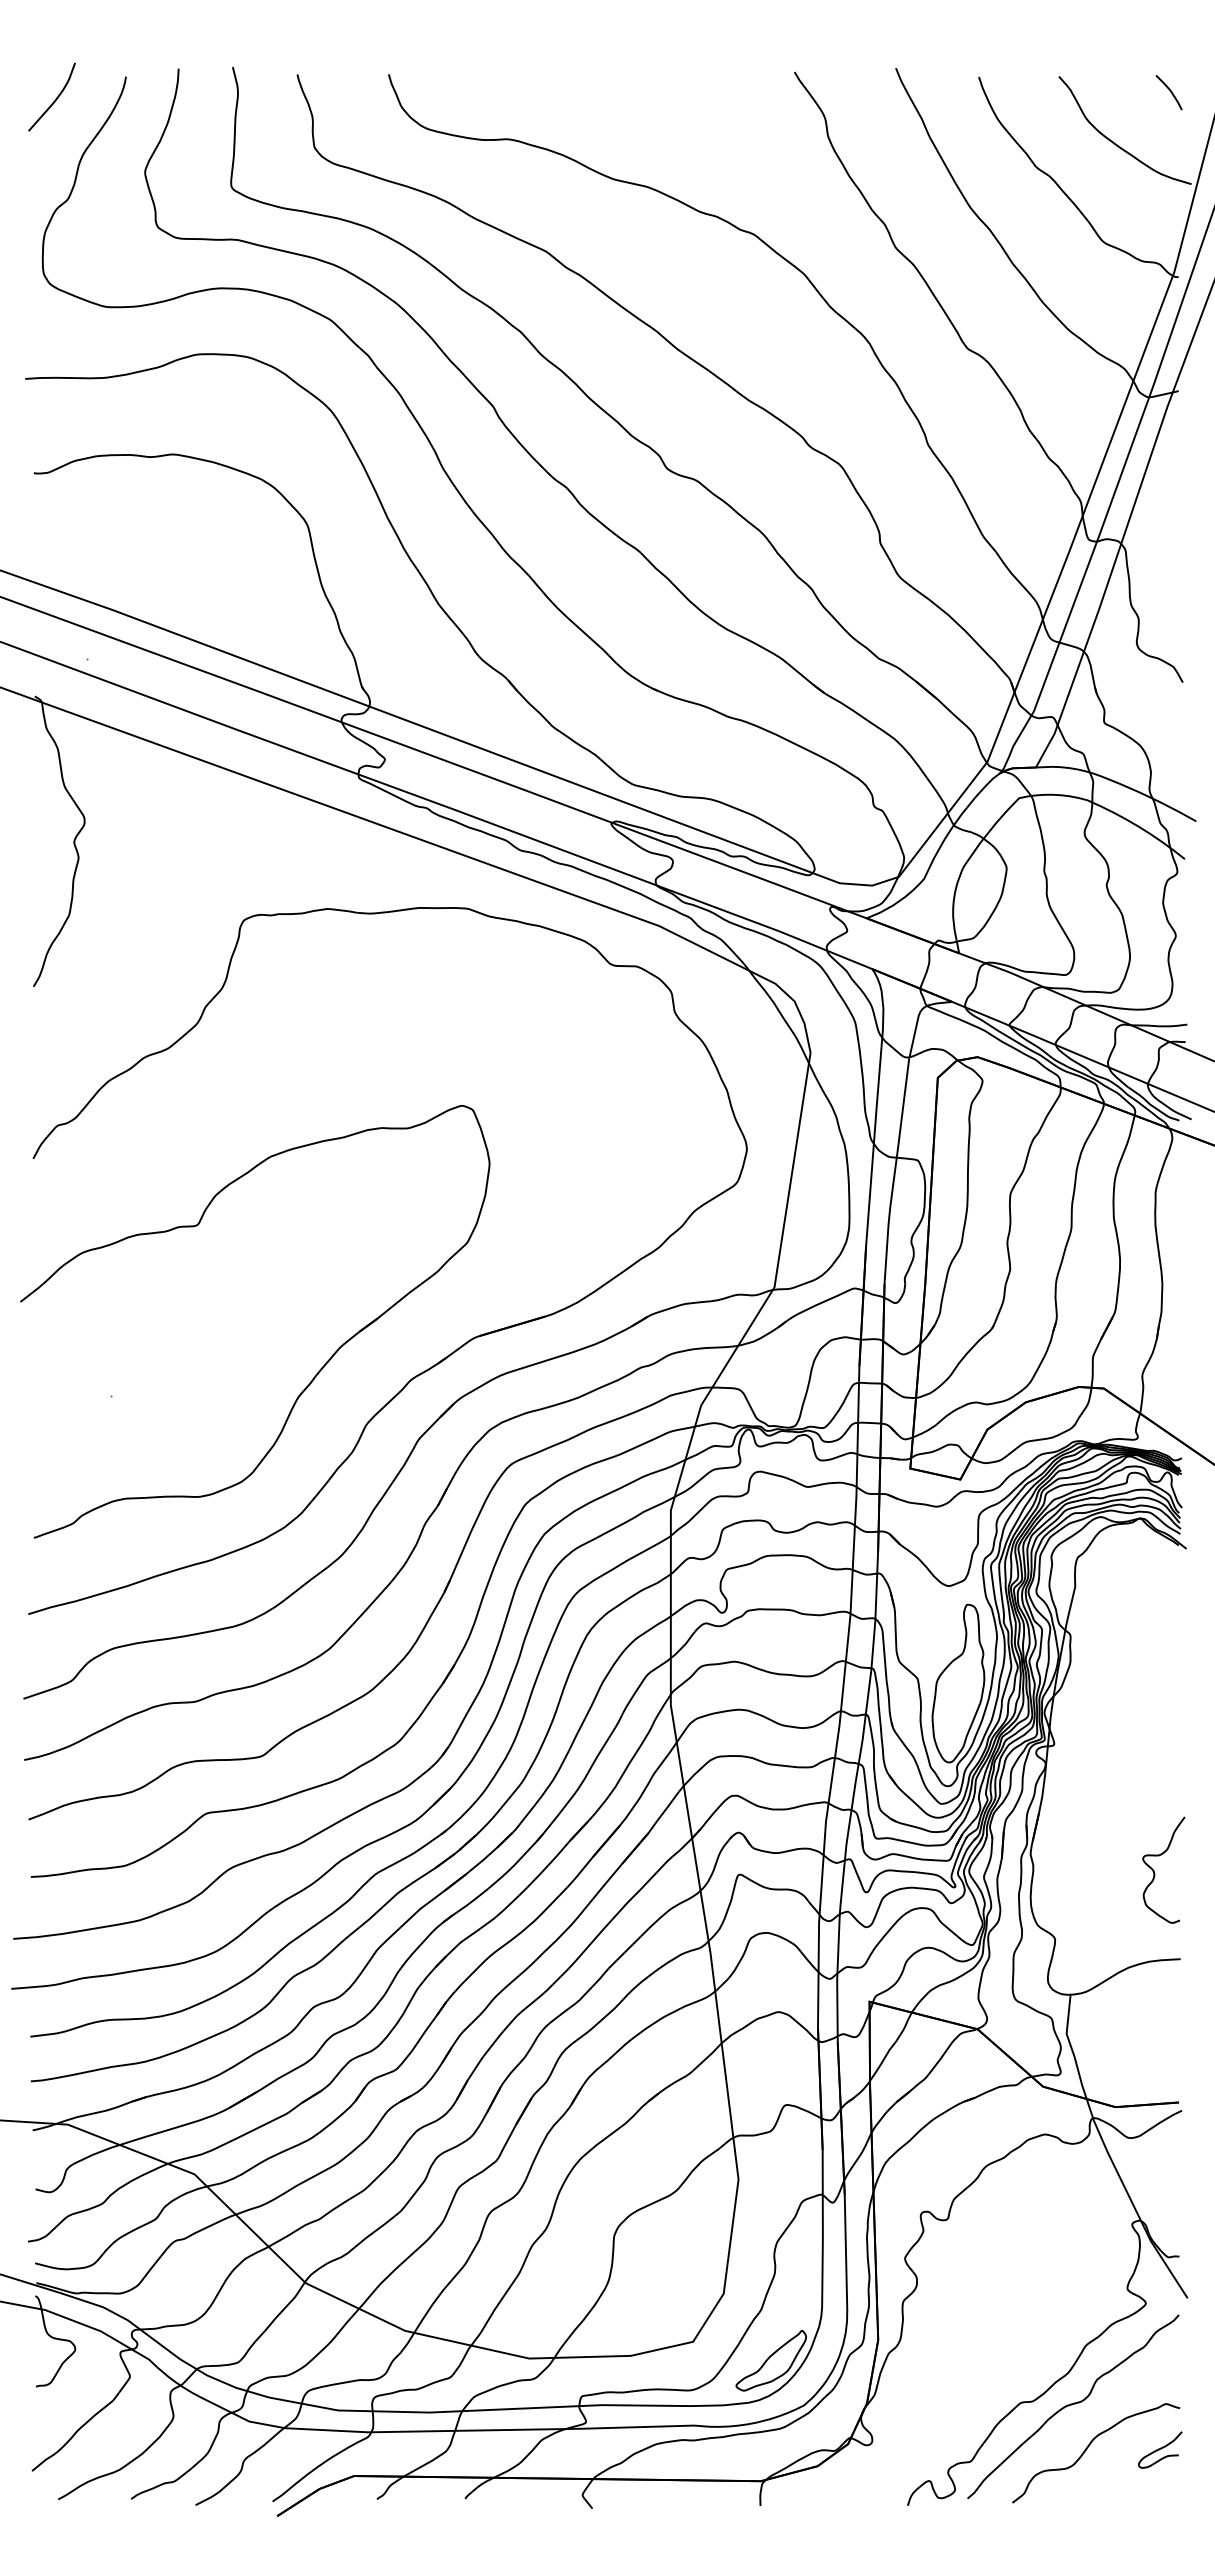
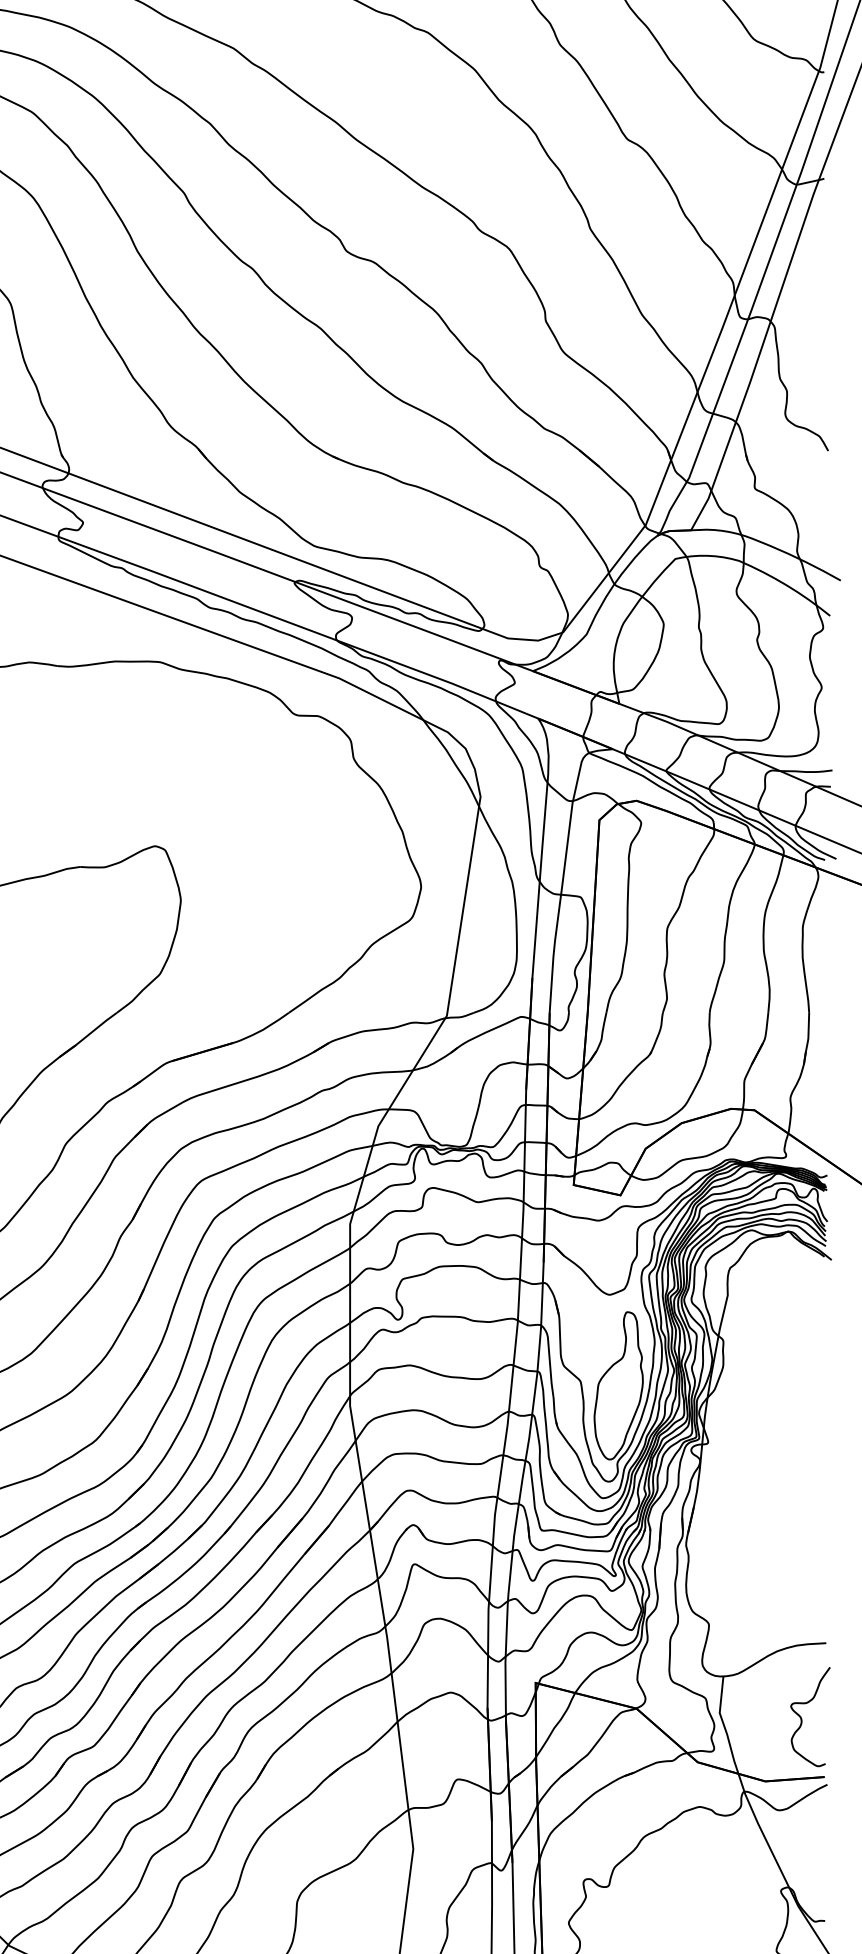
curve: (1155, 1873) -> (802, 1720), moved

